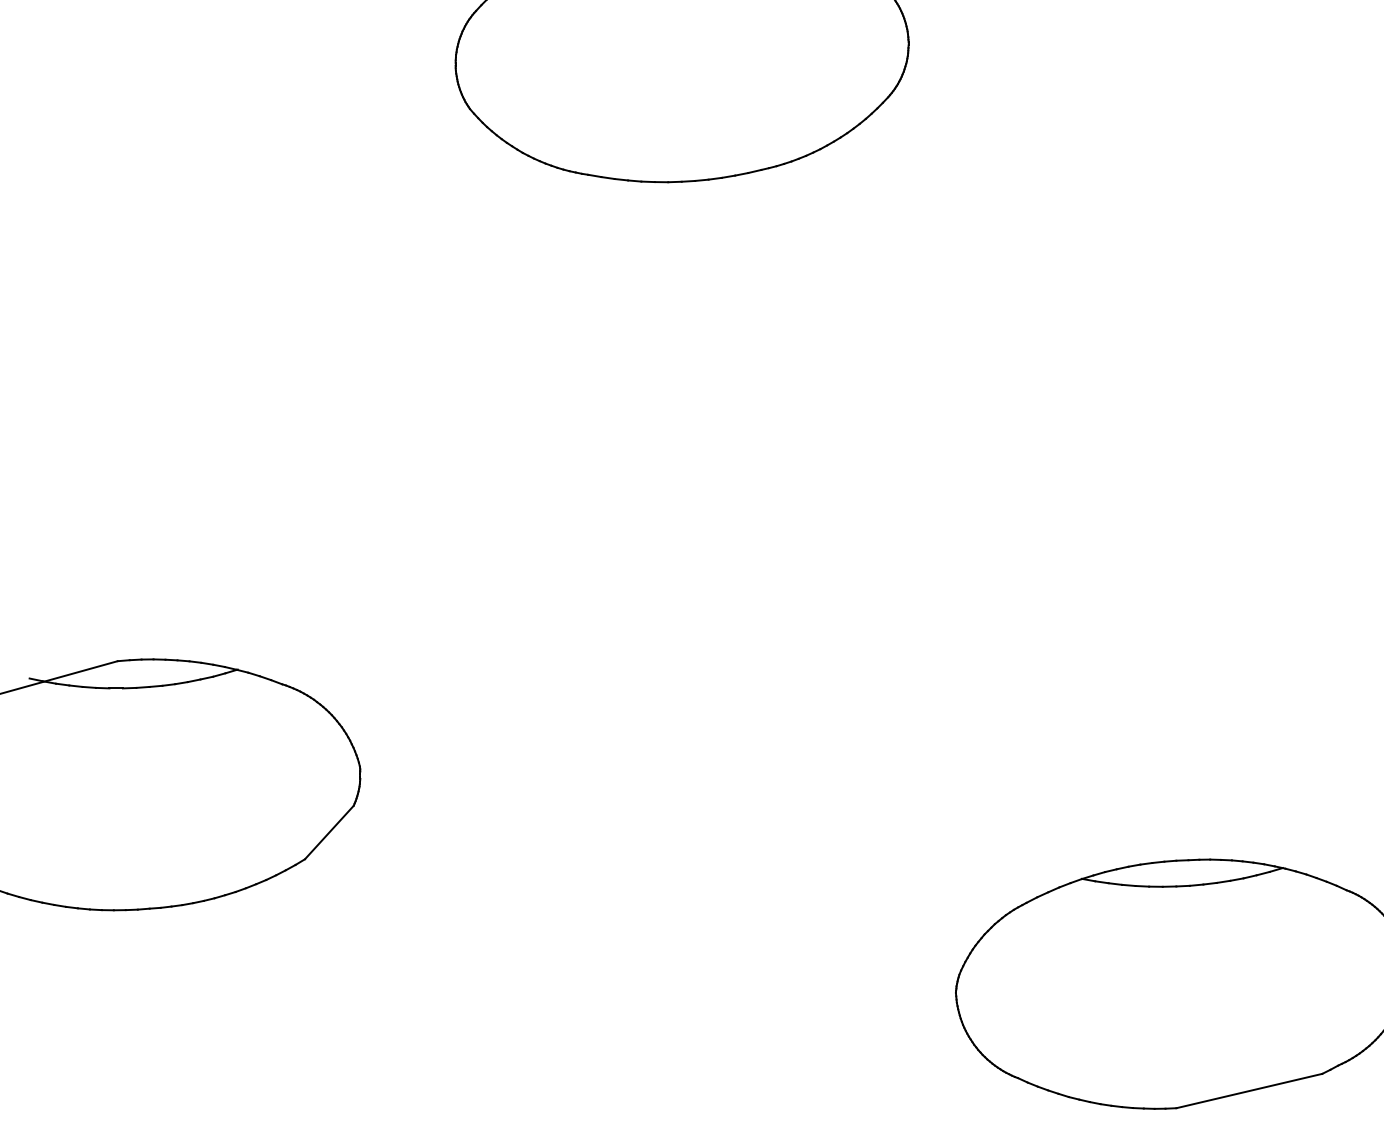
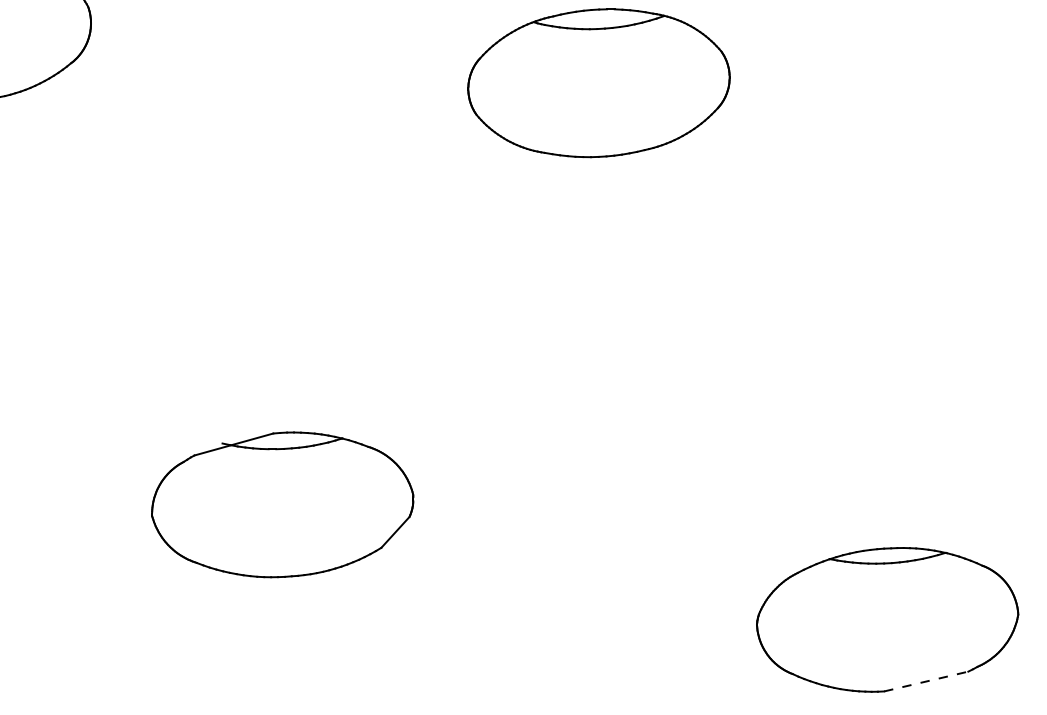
line: (1249, 1090) -> (926, 681), solid -> dashed

